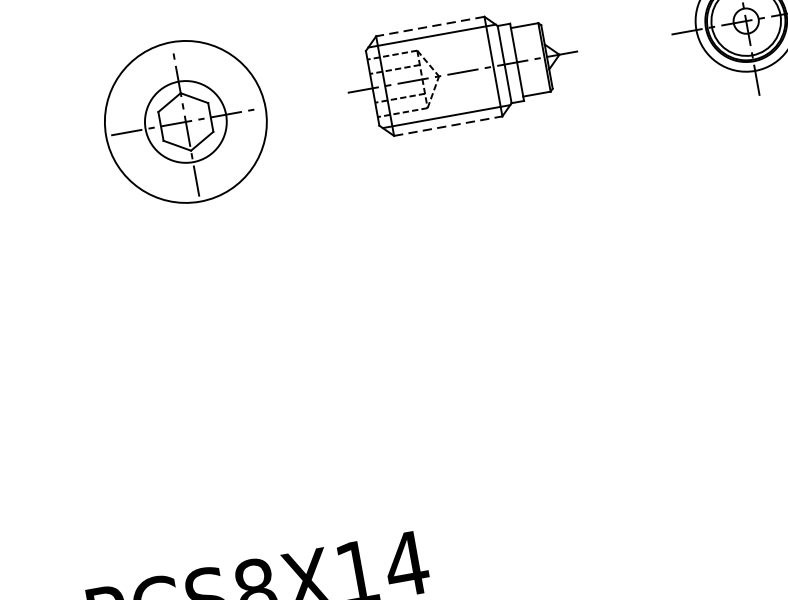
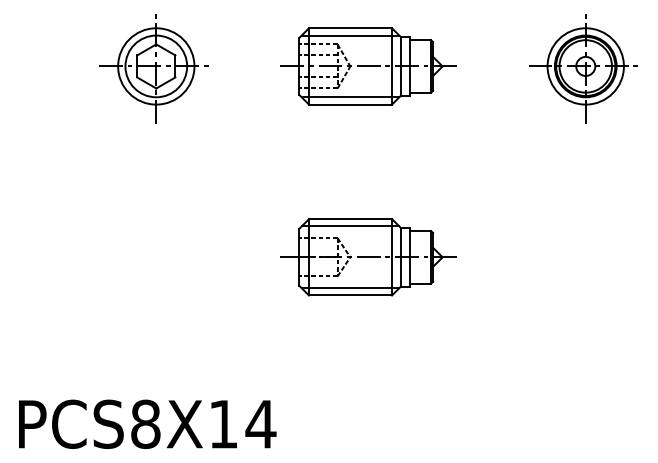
line: (430, 26) -> (350, 28), dashed -> solid
circle: (186, 121) -> (156, 66), size x0.62
line: (448, 126) -> (350, 104), dashed -> solid
part: (507, 321) -> (368, 257), added

